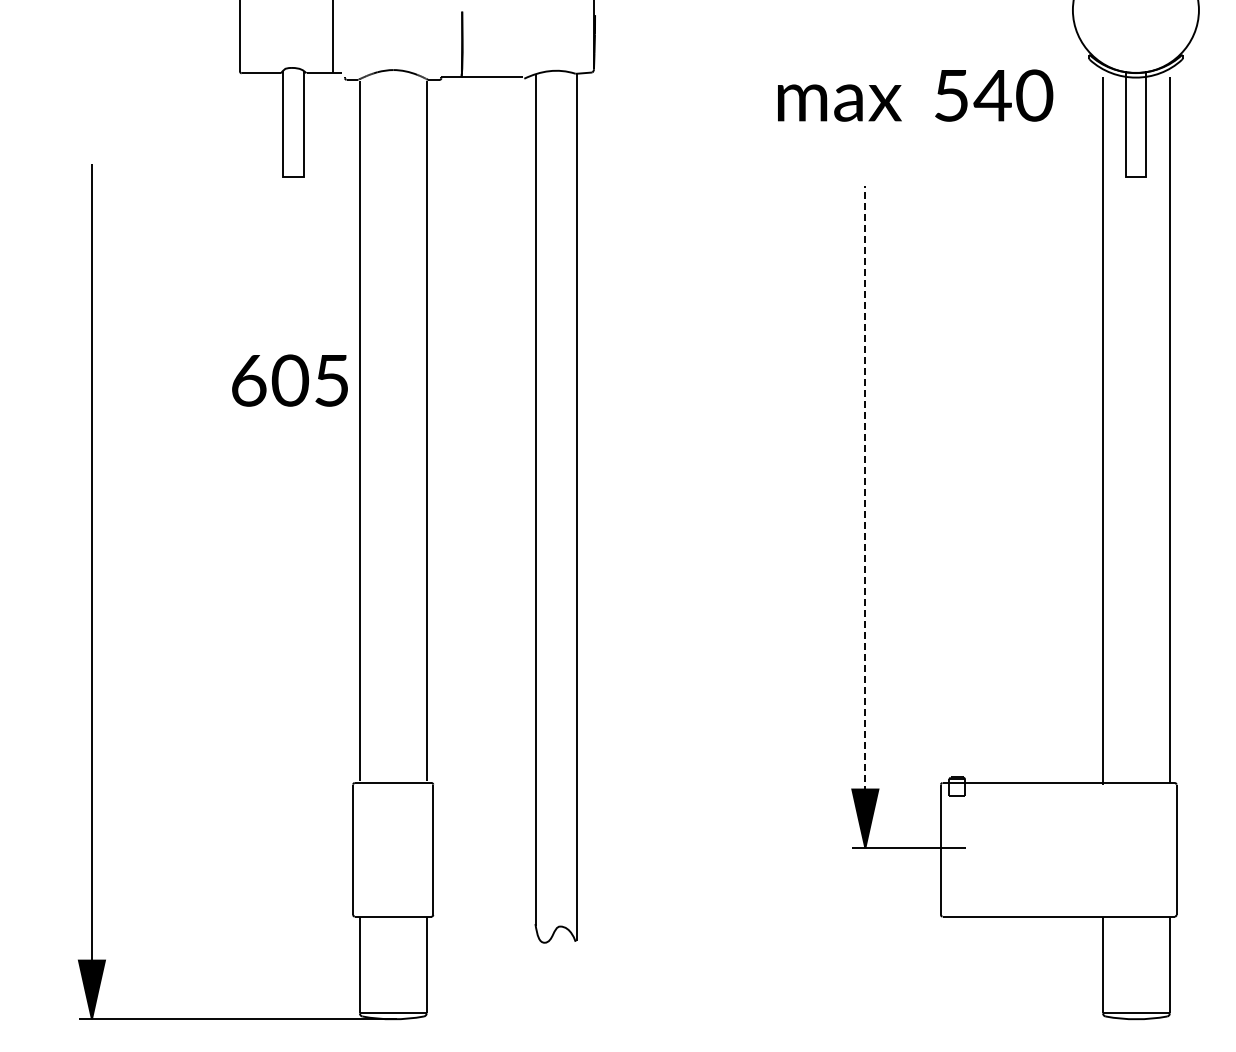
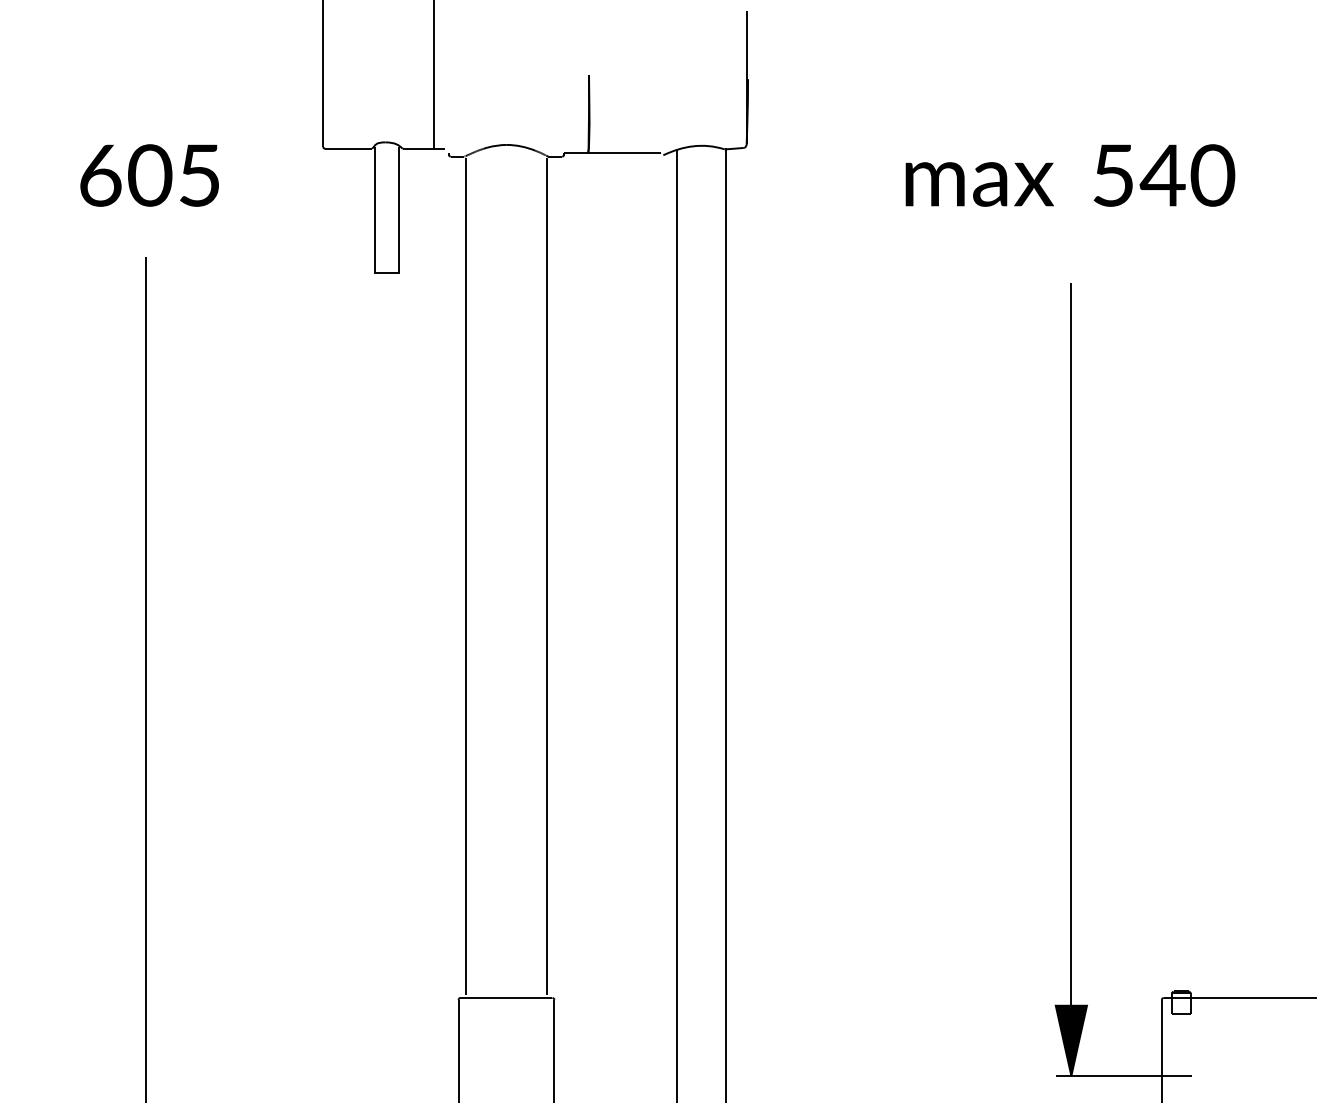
text: (915, 95) -> (1070, 175), moved
text: (289, 380) -> (149, 175), moved
line: (865, 516) -> (1071, 679), dashed -> solid

